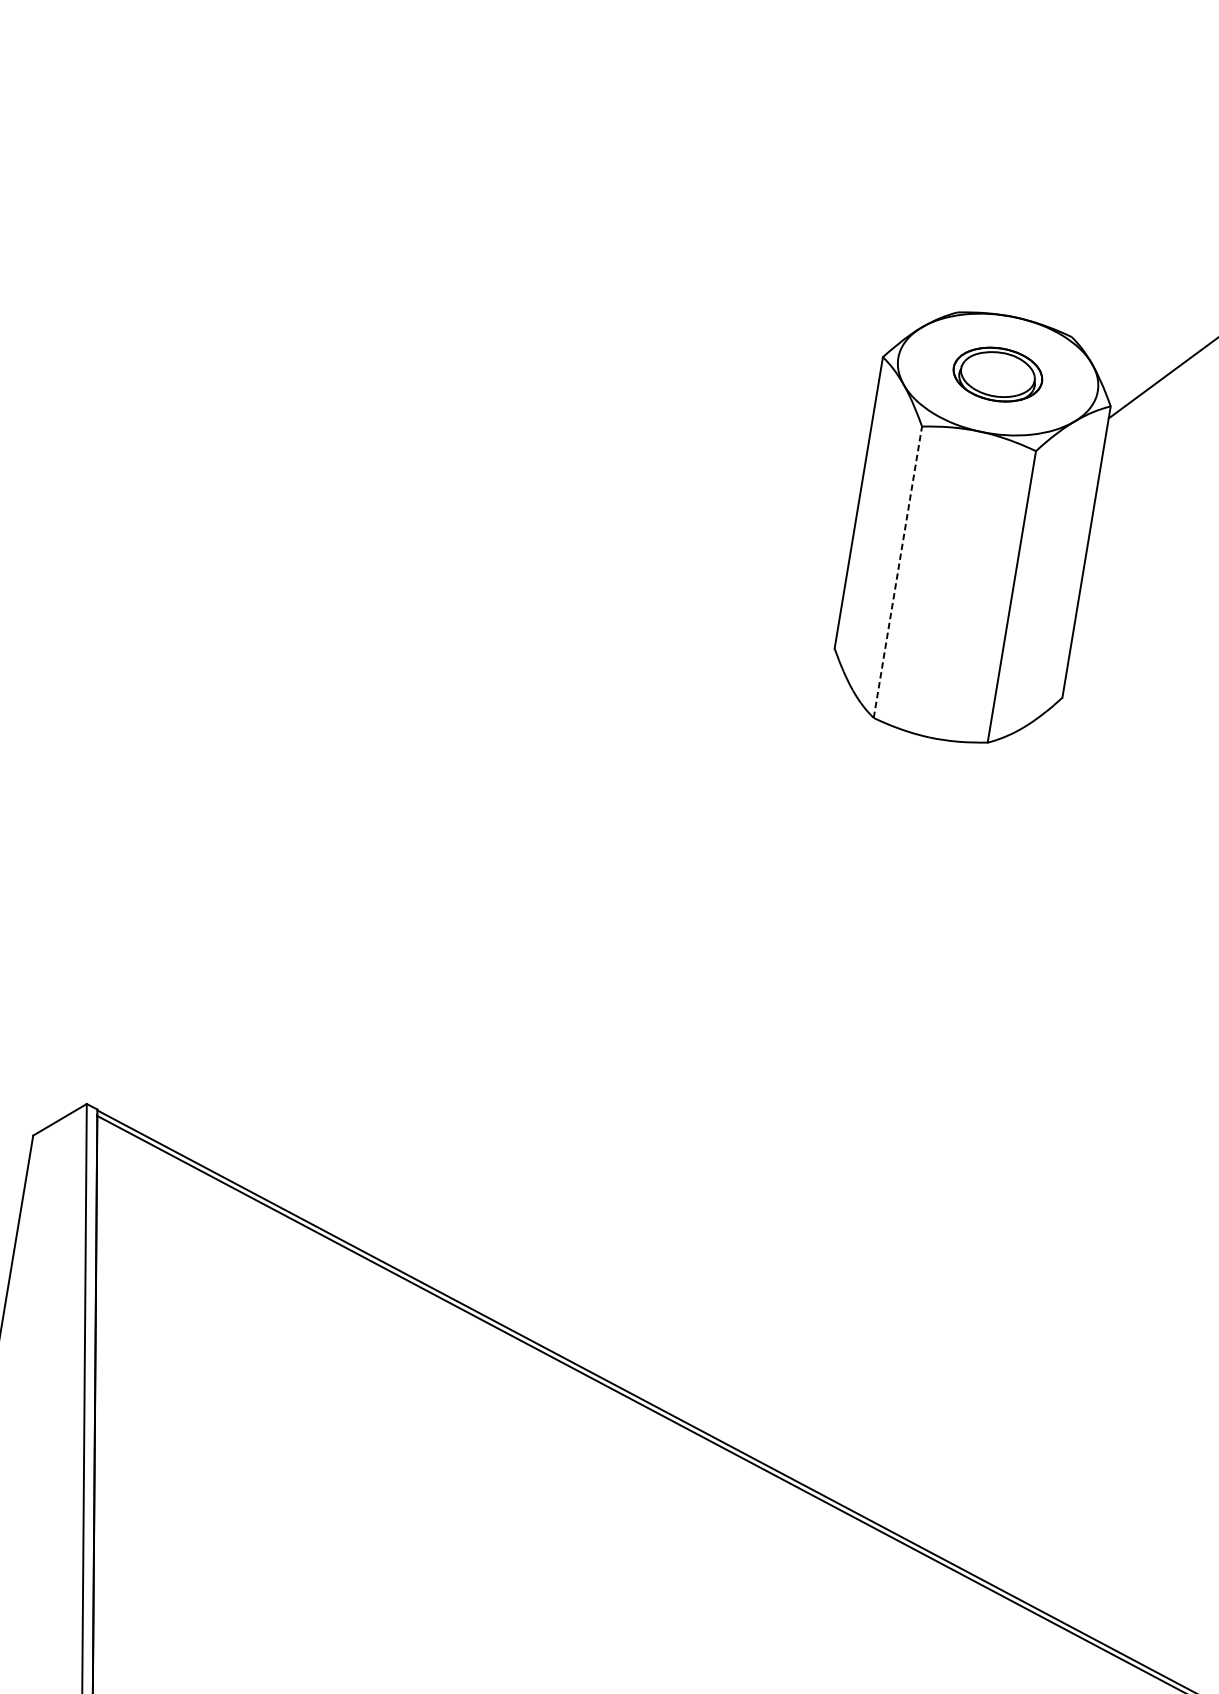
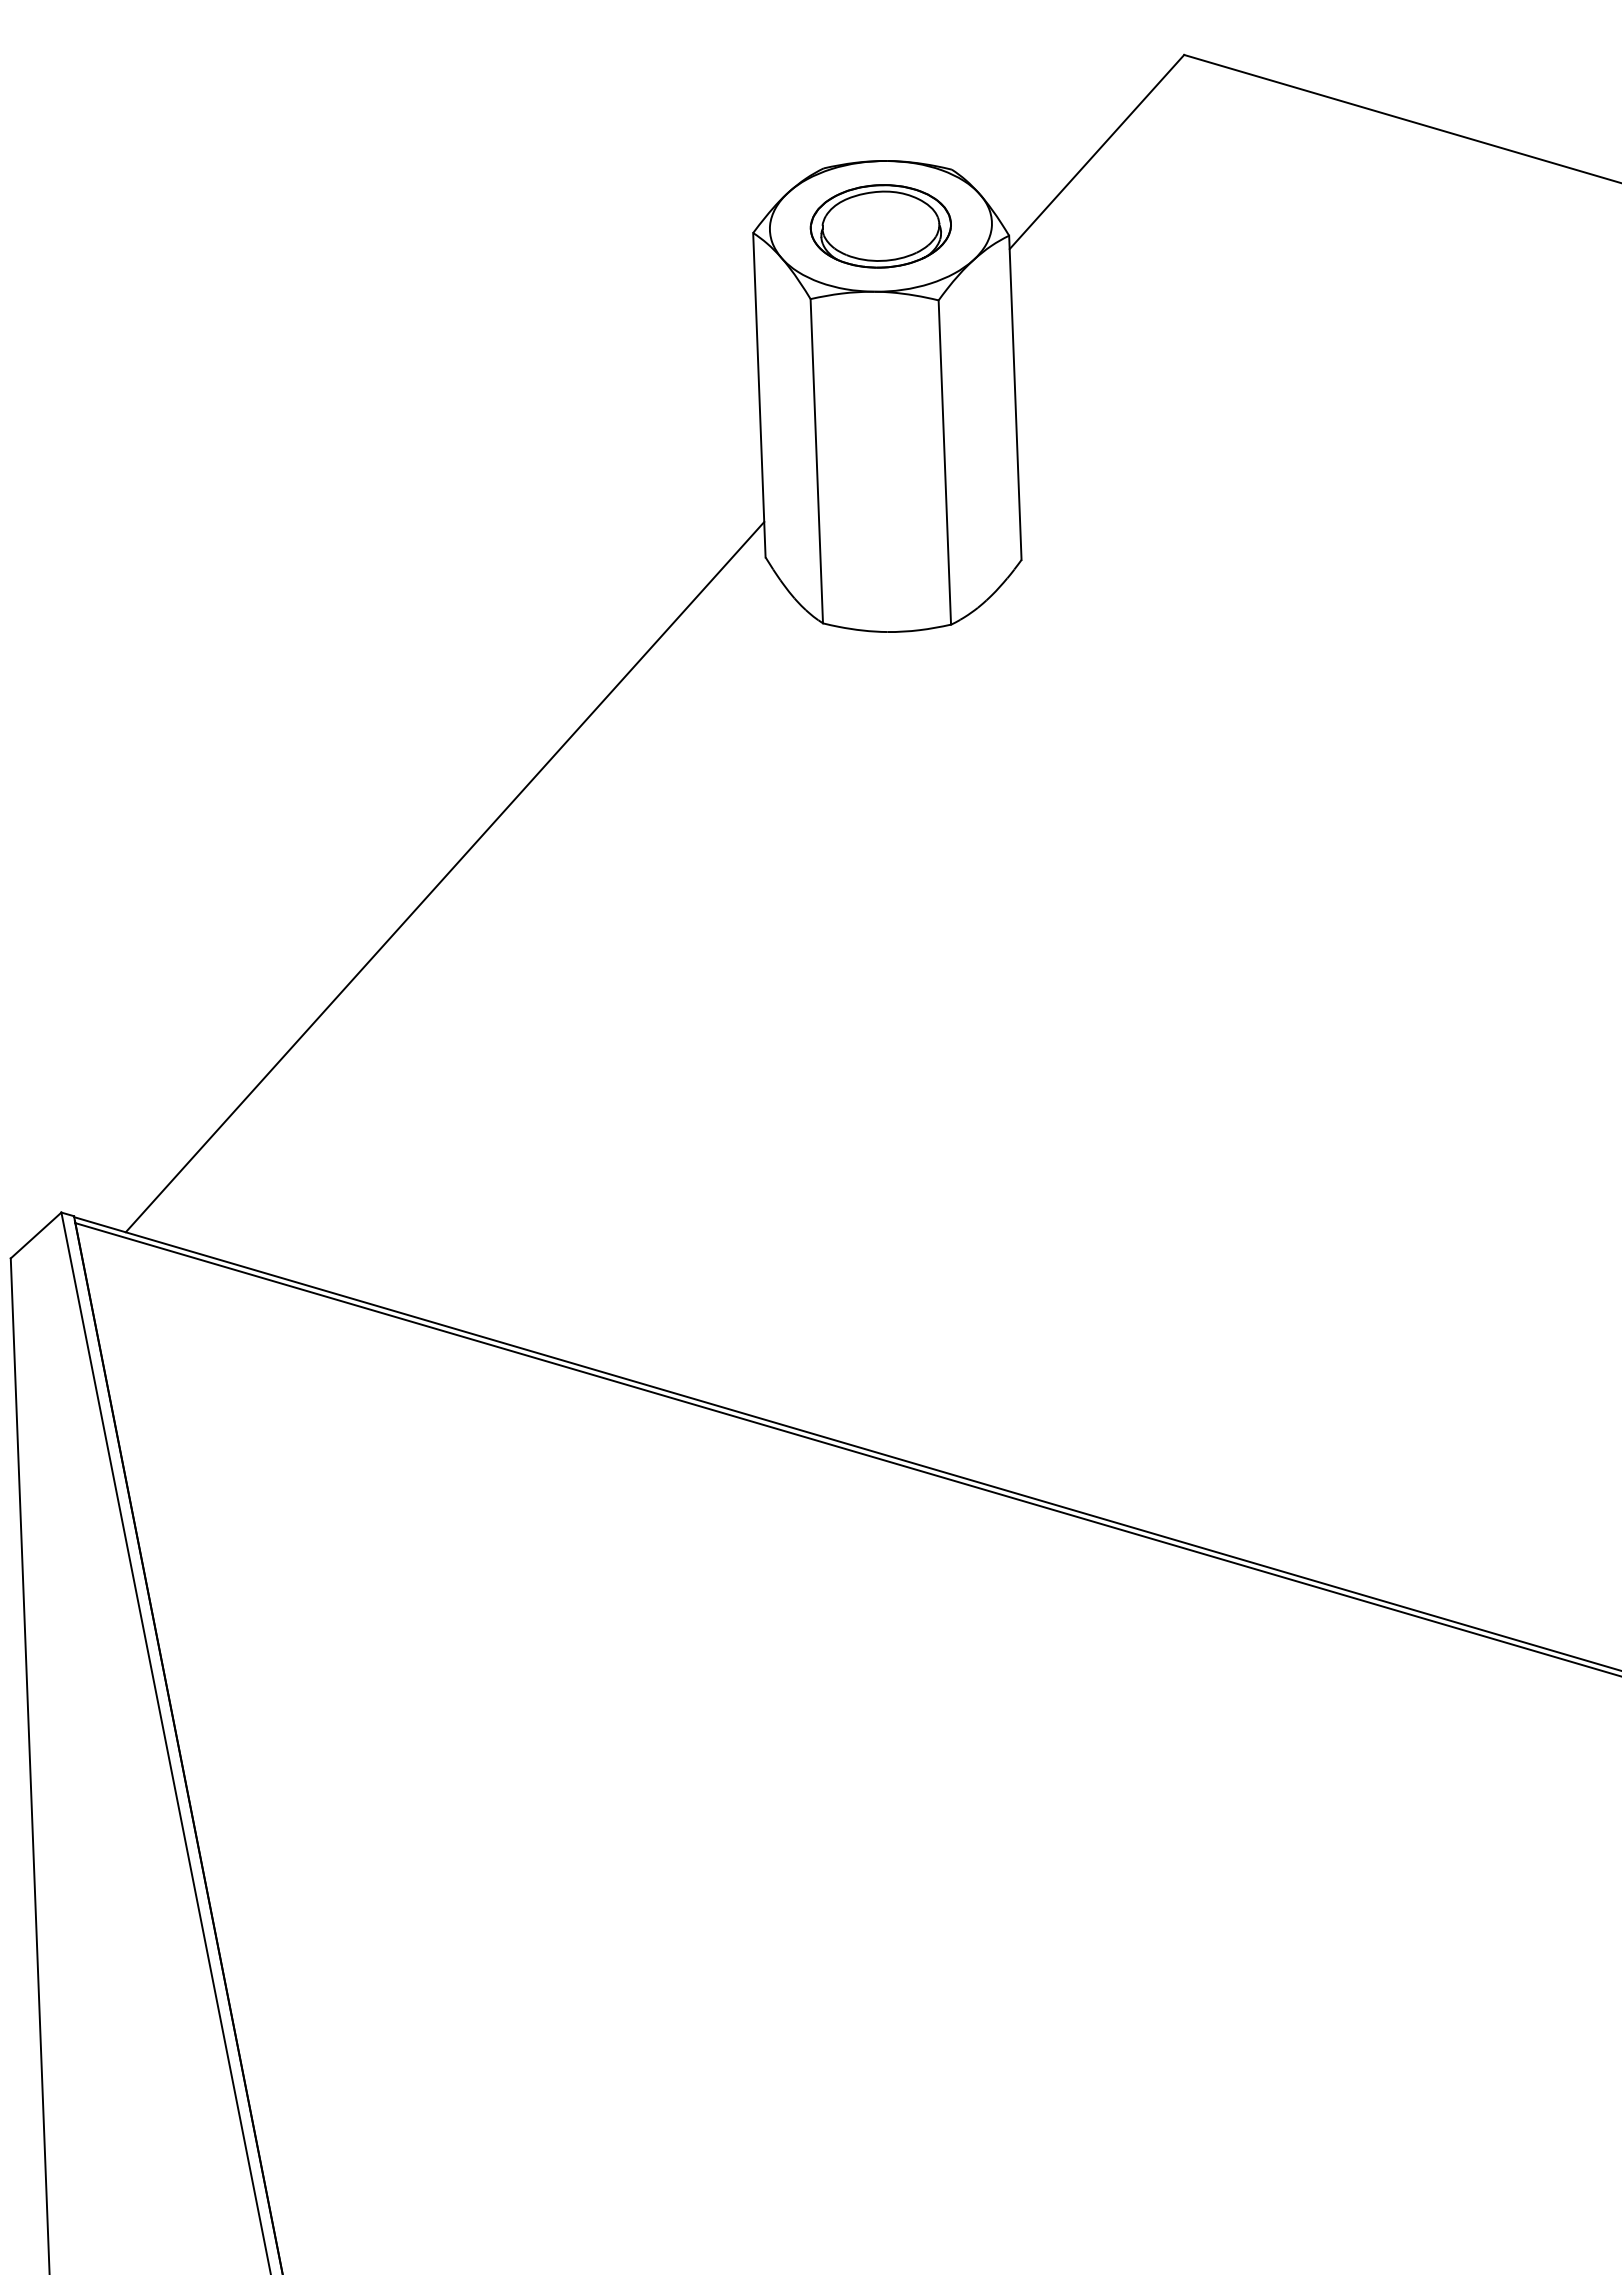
part: (997, 374) -> (880, 226), size x1.43
line: (897, 571) -> (816, 460), dashed -> solid
line: (489, 874) -> (444, 876), added

